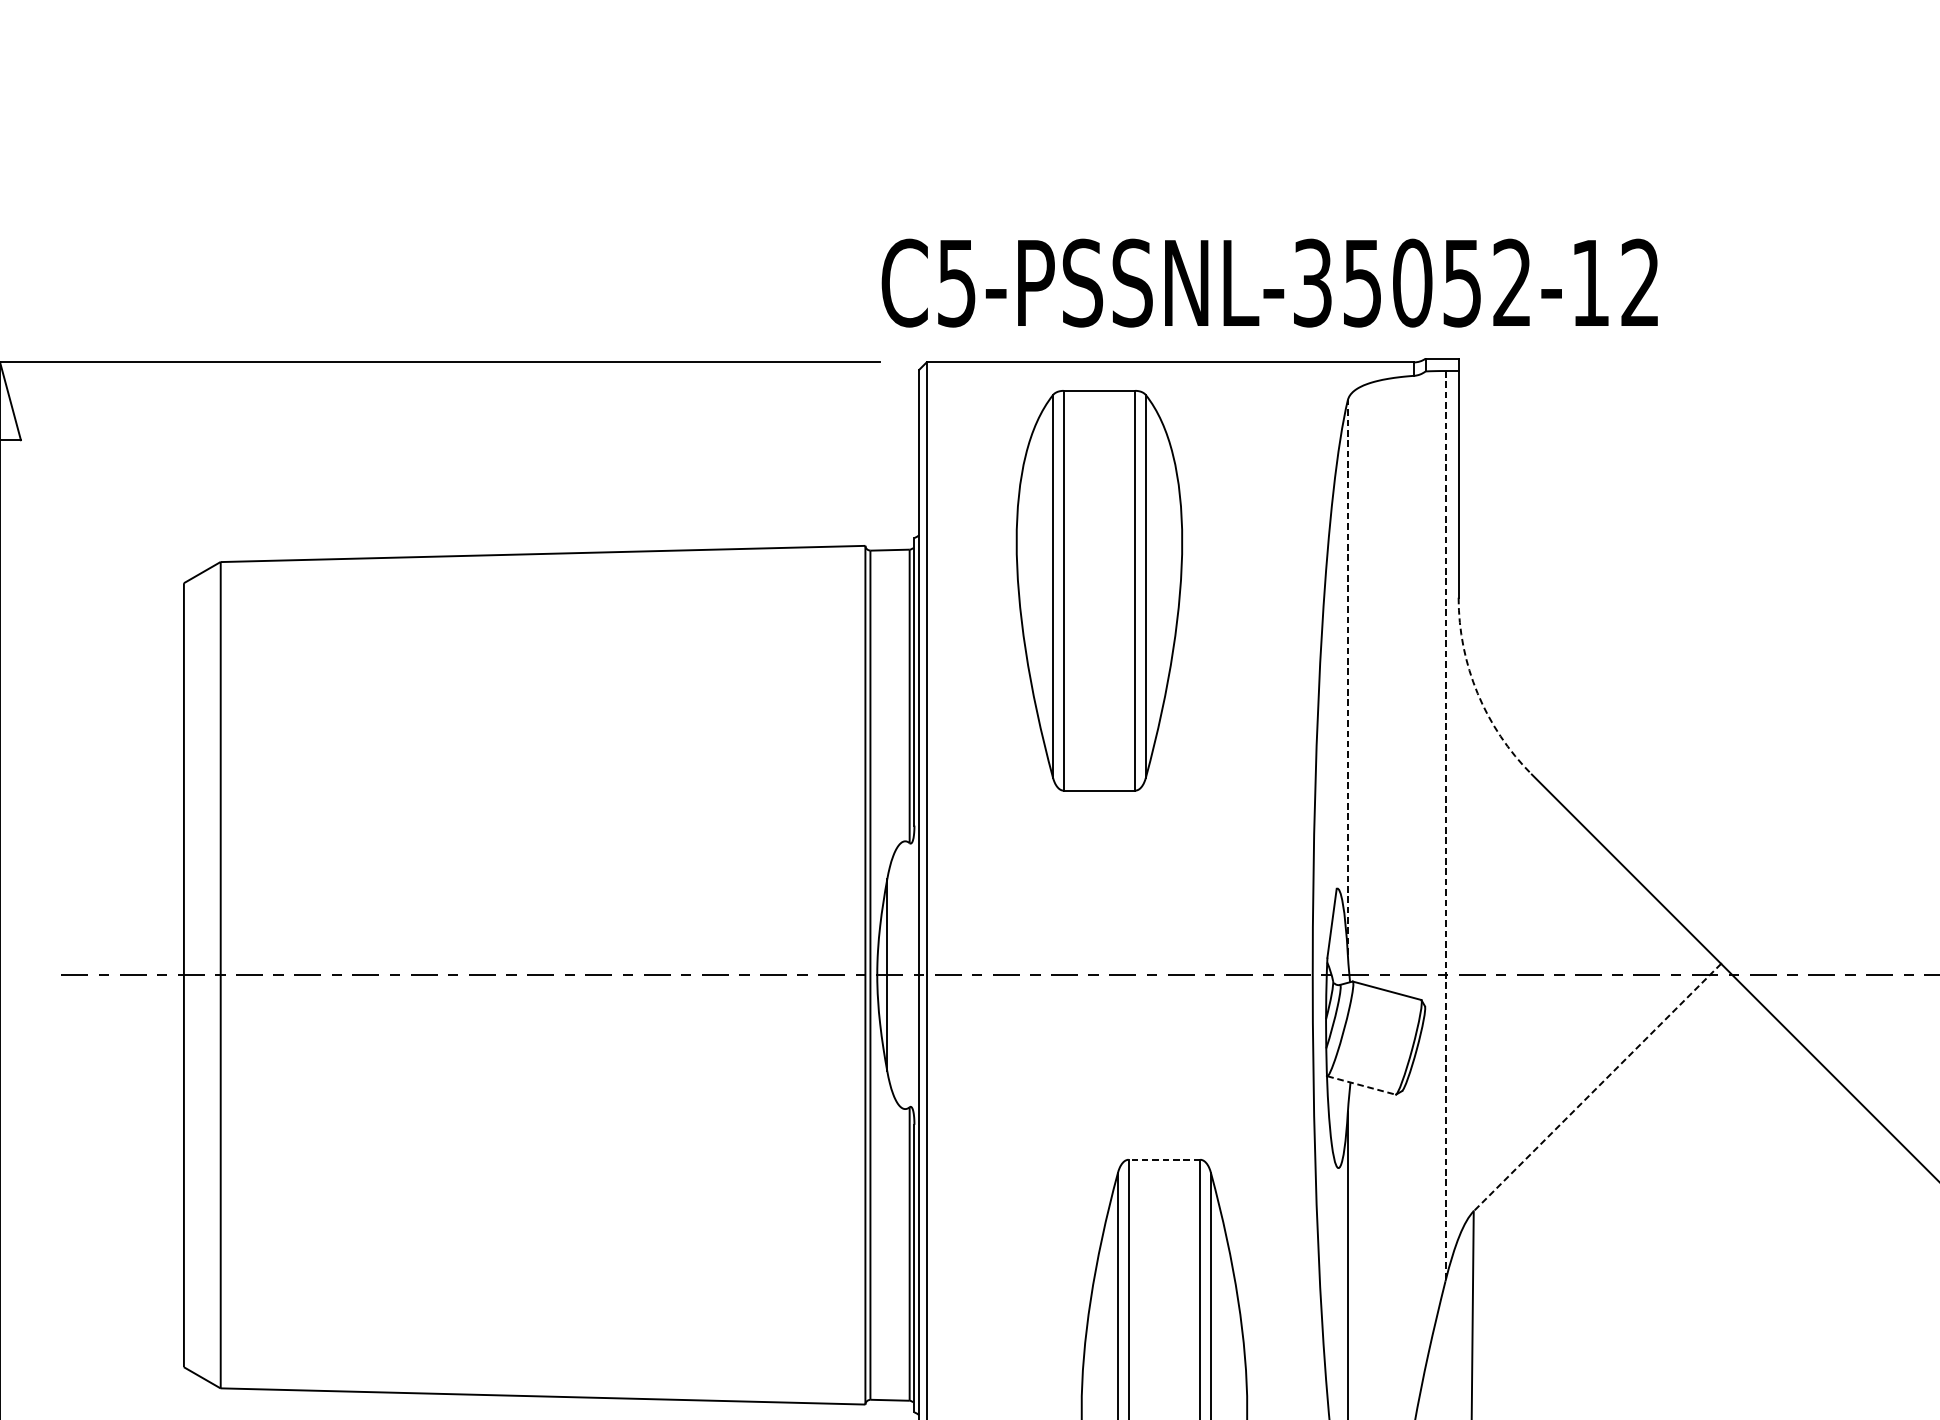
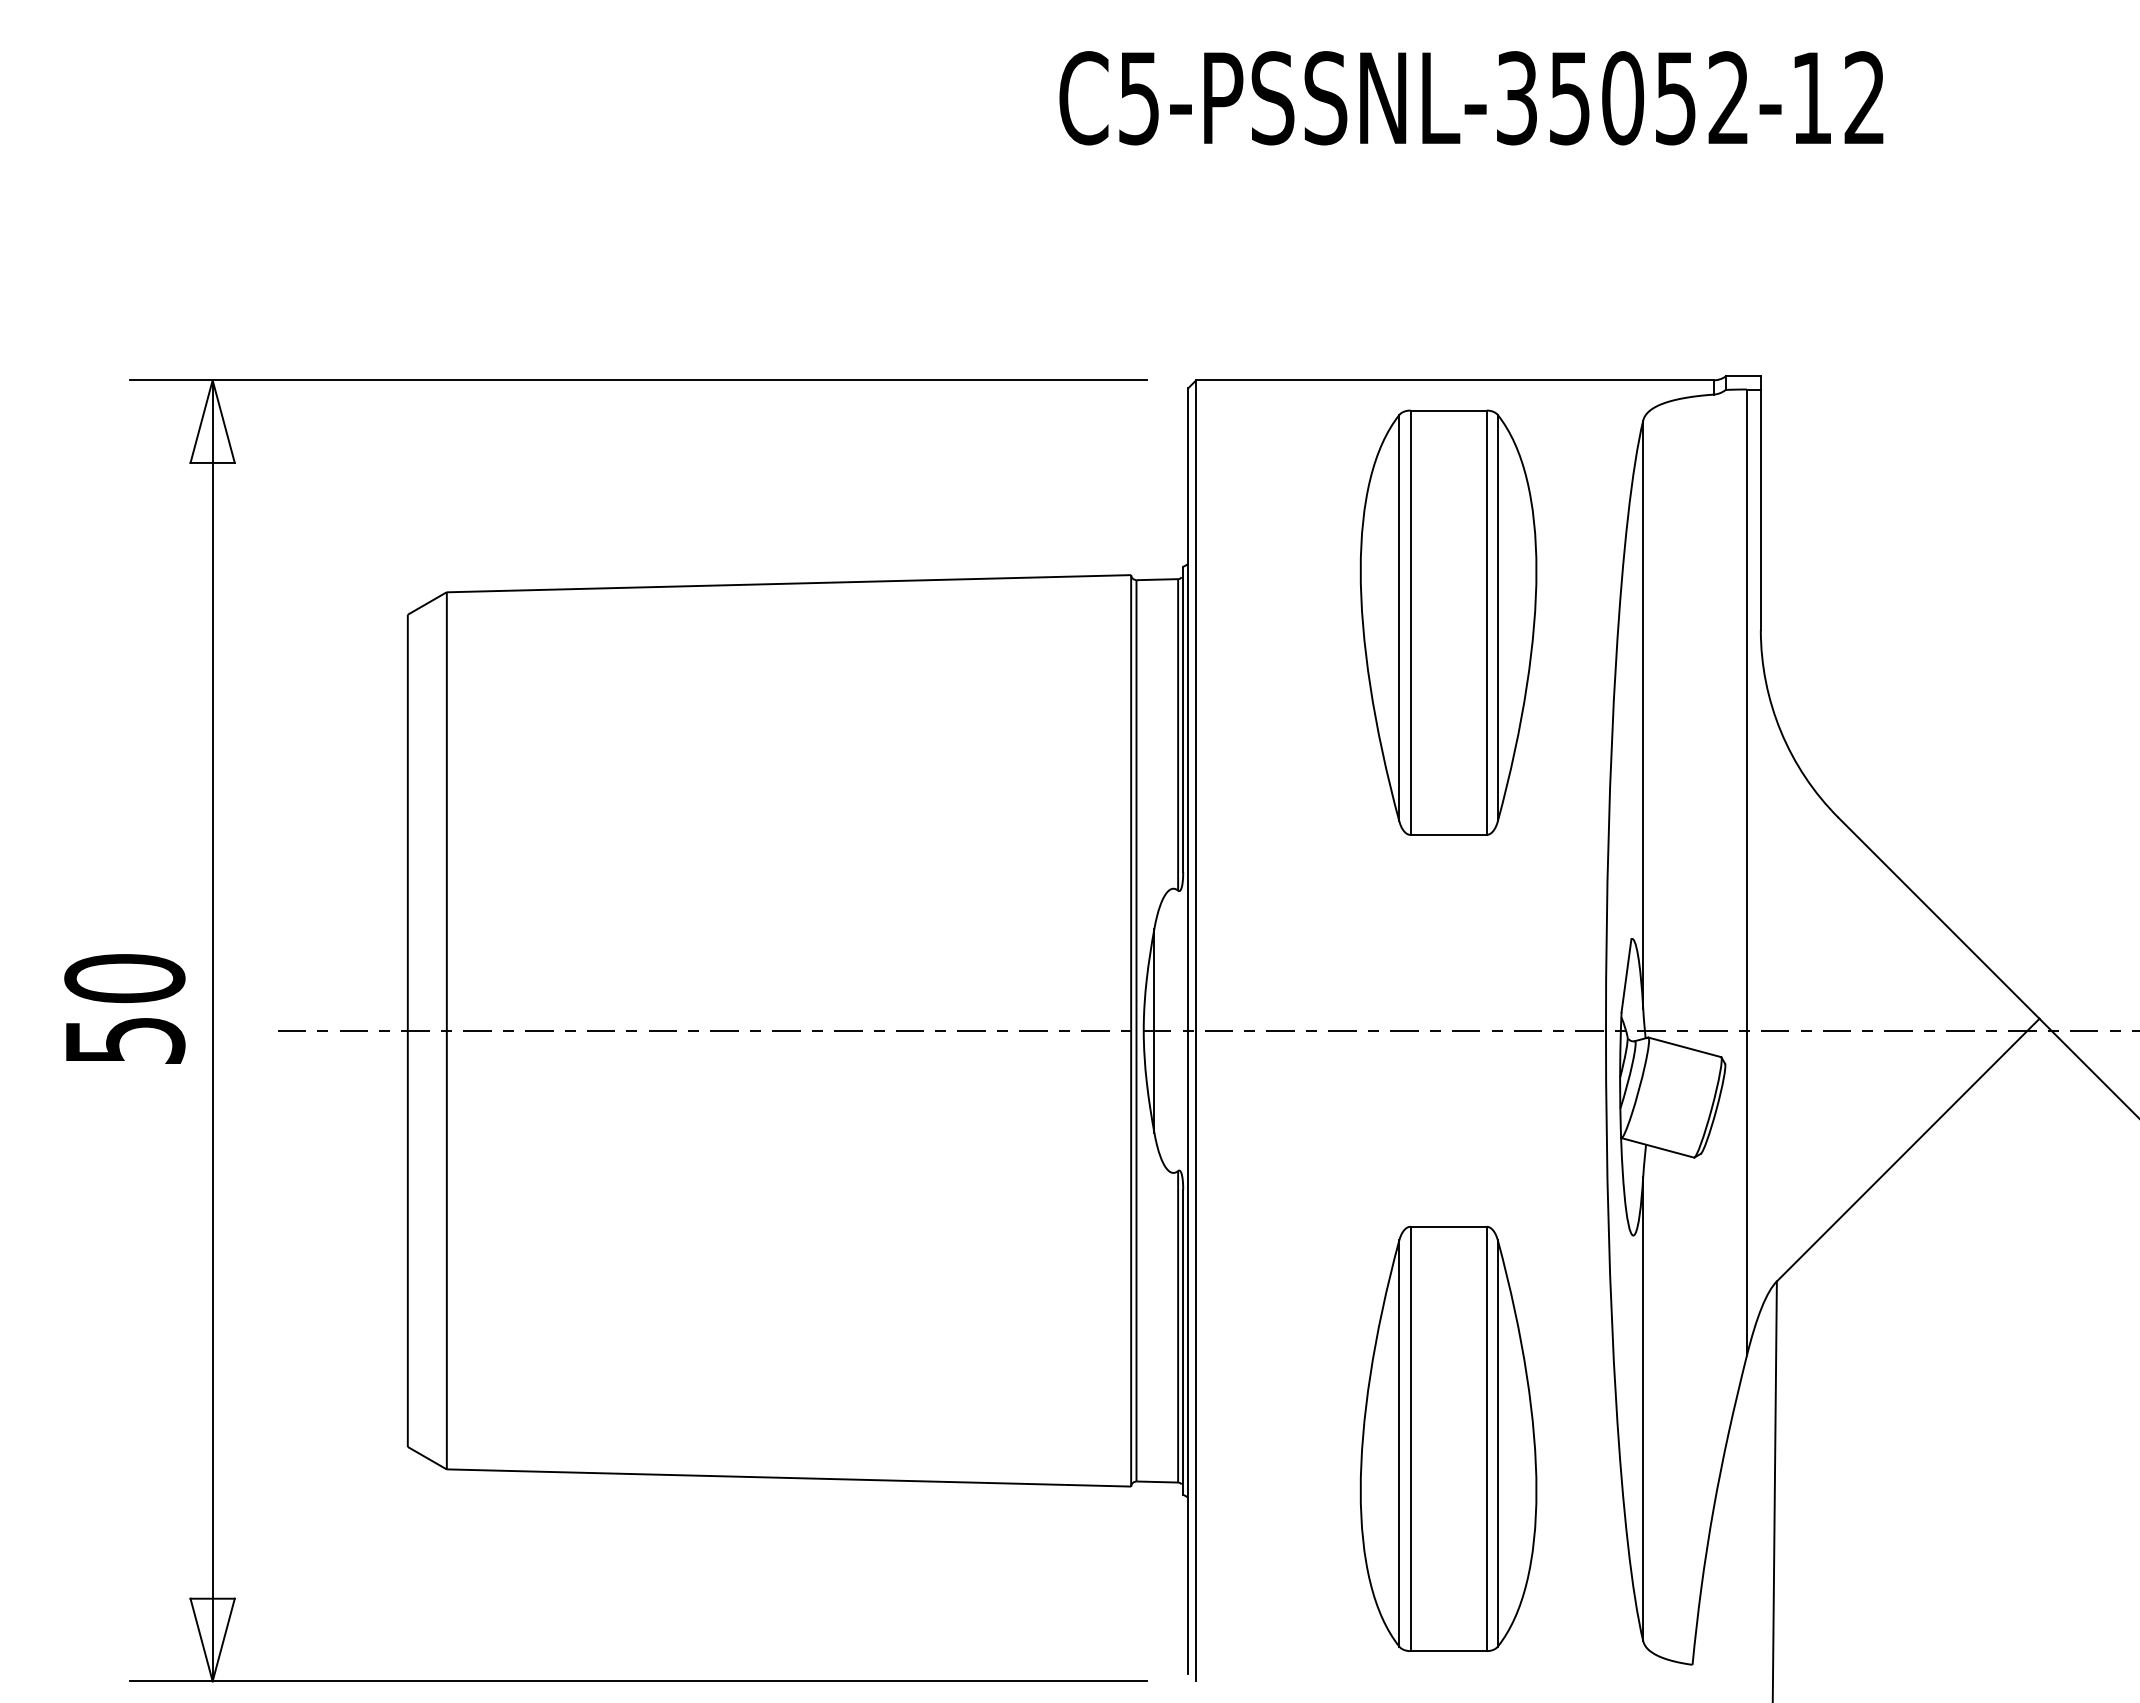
text: (1269, 283) -> (1471, 98), moved
part: (1099, 590) -> (1448, 622), moved
line: (1348, 677) -> (1643, 714), dashed -> solid
arc: (1478, 693) -> (1781, 731), dashed -> solid
line: (1445, 826) -> (1746, 873), dashed -> solid
line: (1361, 1085) -> (1657, 1147), dashed -> solid
line: (1597, 1087) -> (1908, 1150), dashed -> solid
line: (1164, 1159) -> (1448, 1226), dashed -> solid

